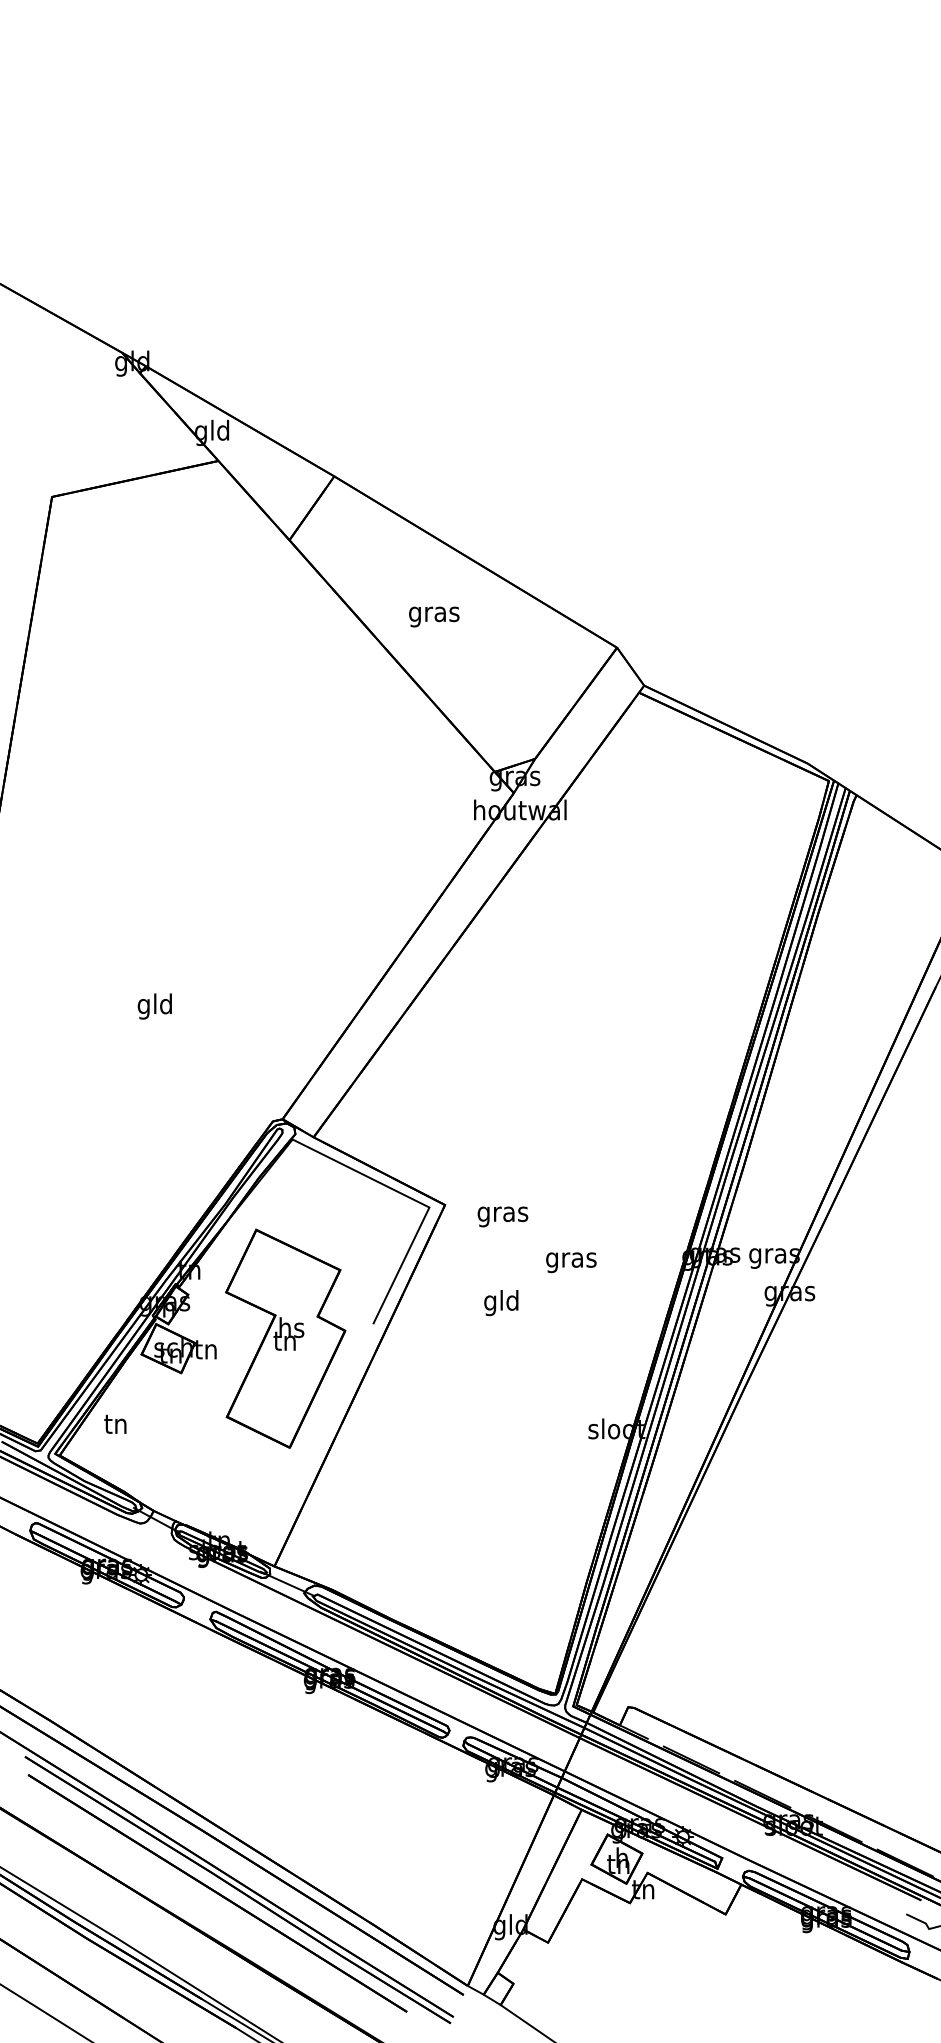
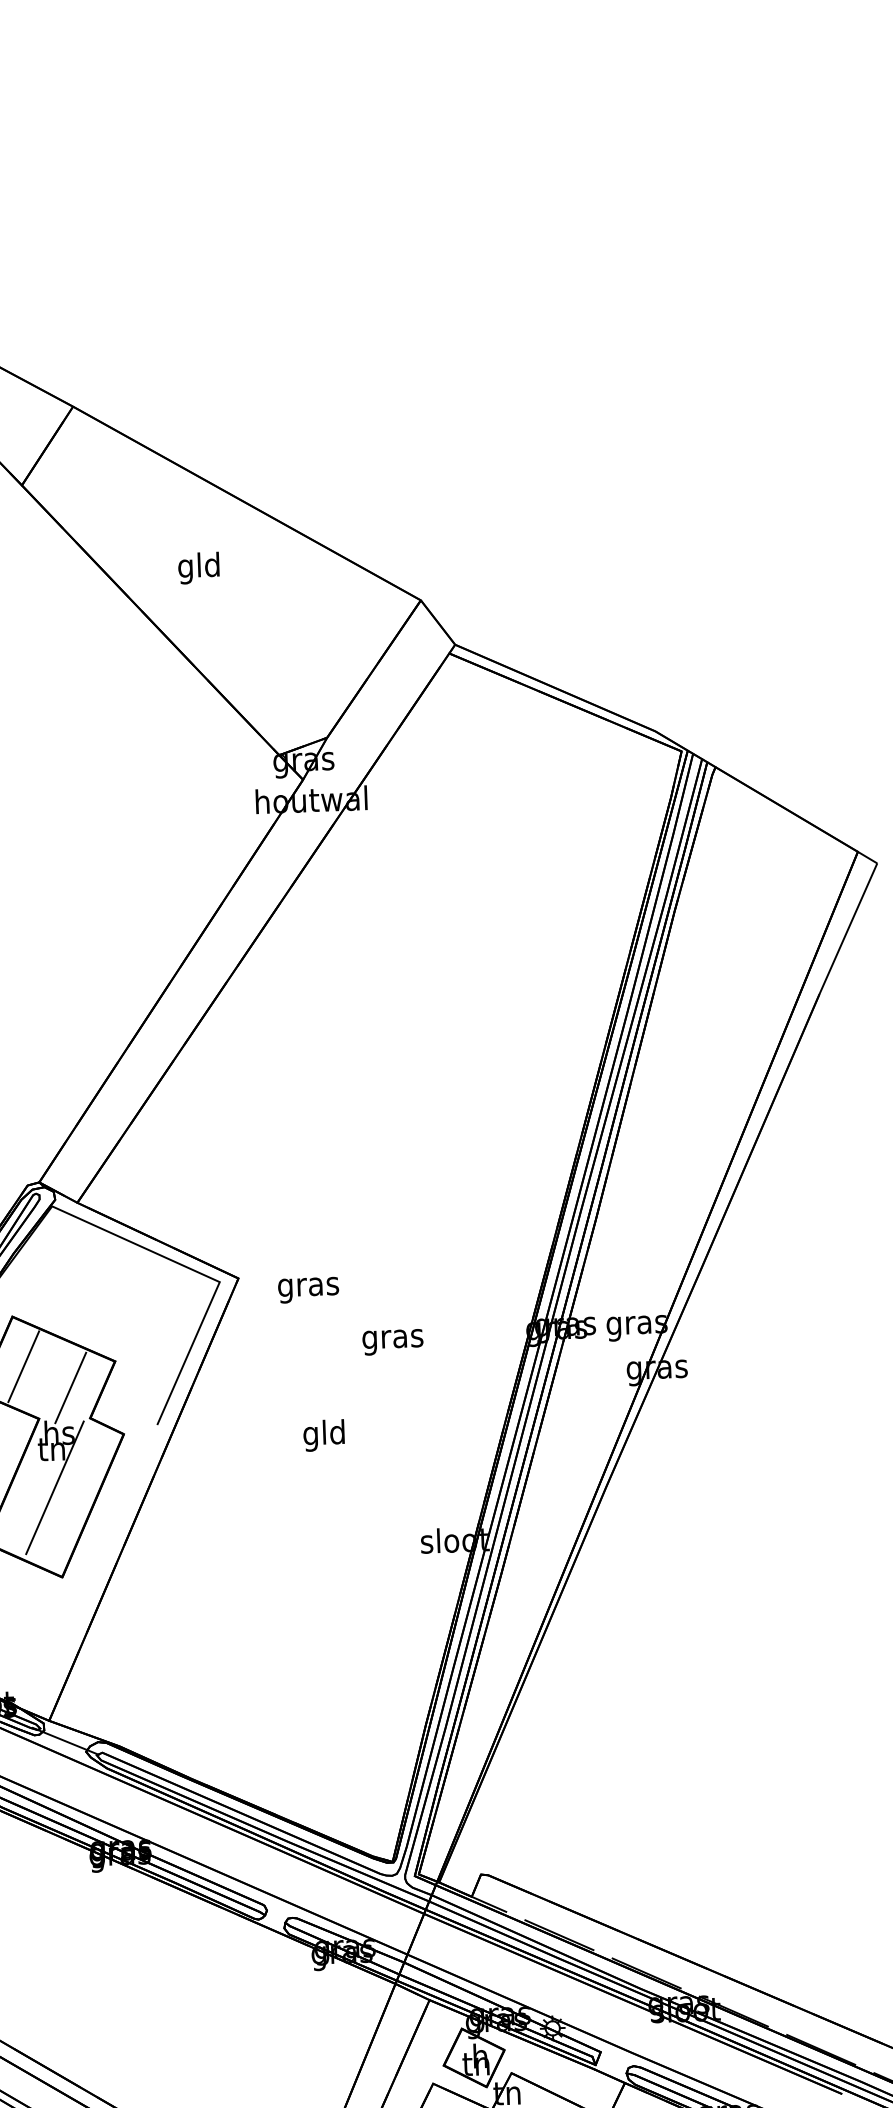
text: (434, 614) -> (199, 568), gras -> gld
line: (264, 1271) -> (24, 1366), added
line: (302, 1290) -> (70, 1387), added
text: (501, 1303) -> (324, 1436), moved
line: (286, 1373) -> (55, 1488), added

